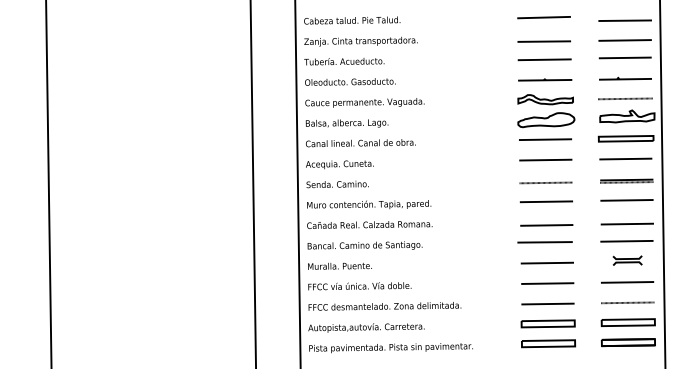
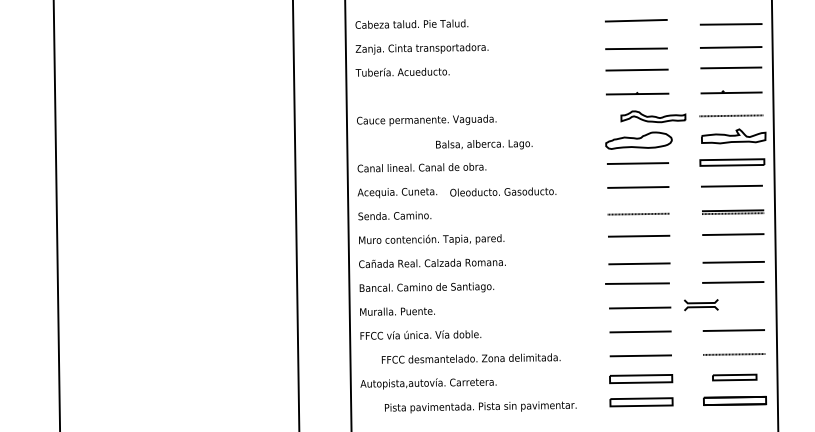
text: (350, 81) -> (503, 191), moved
part: (545, 99) -> (653, 116), moved
text: (346, 123) -> (483, 144), moved
part: (627, 260) -> (701, 304), moved
text: (384, 306) -> (470, 358), moved
part: (627, 322) -> (733, 377), size x0.7
text: (390, 348) -> (480, 407), moved

